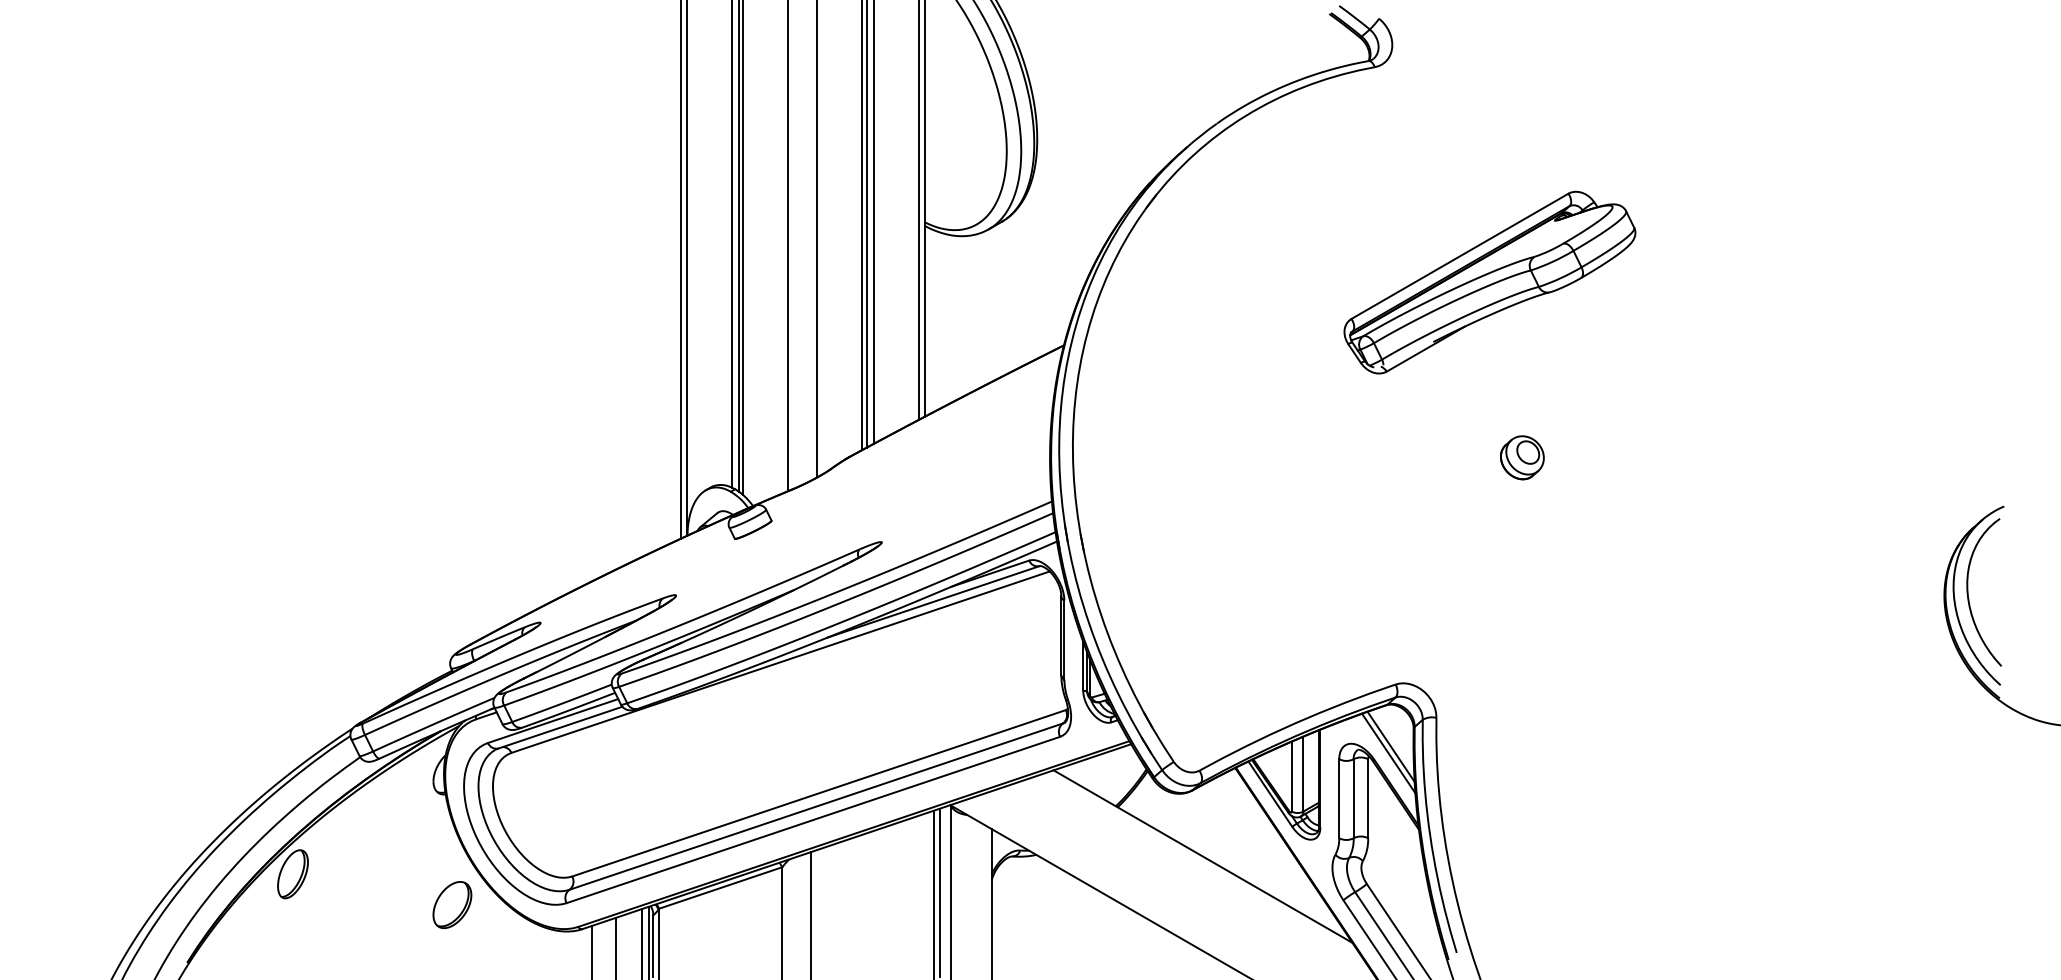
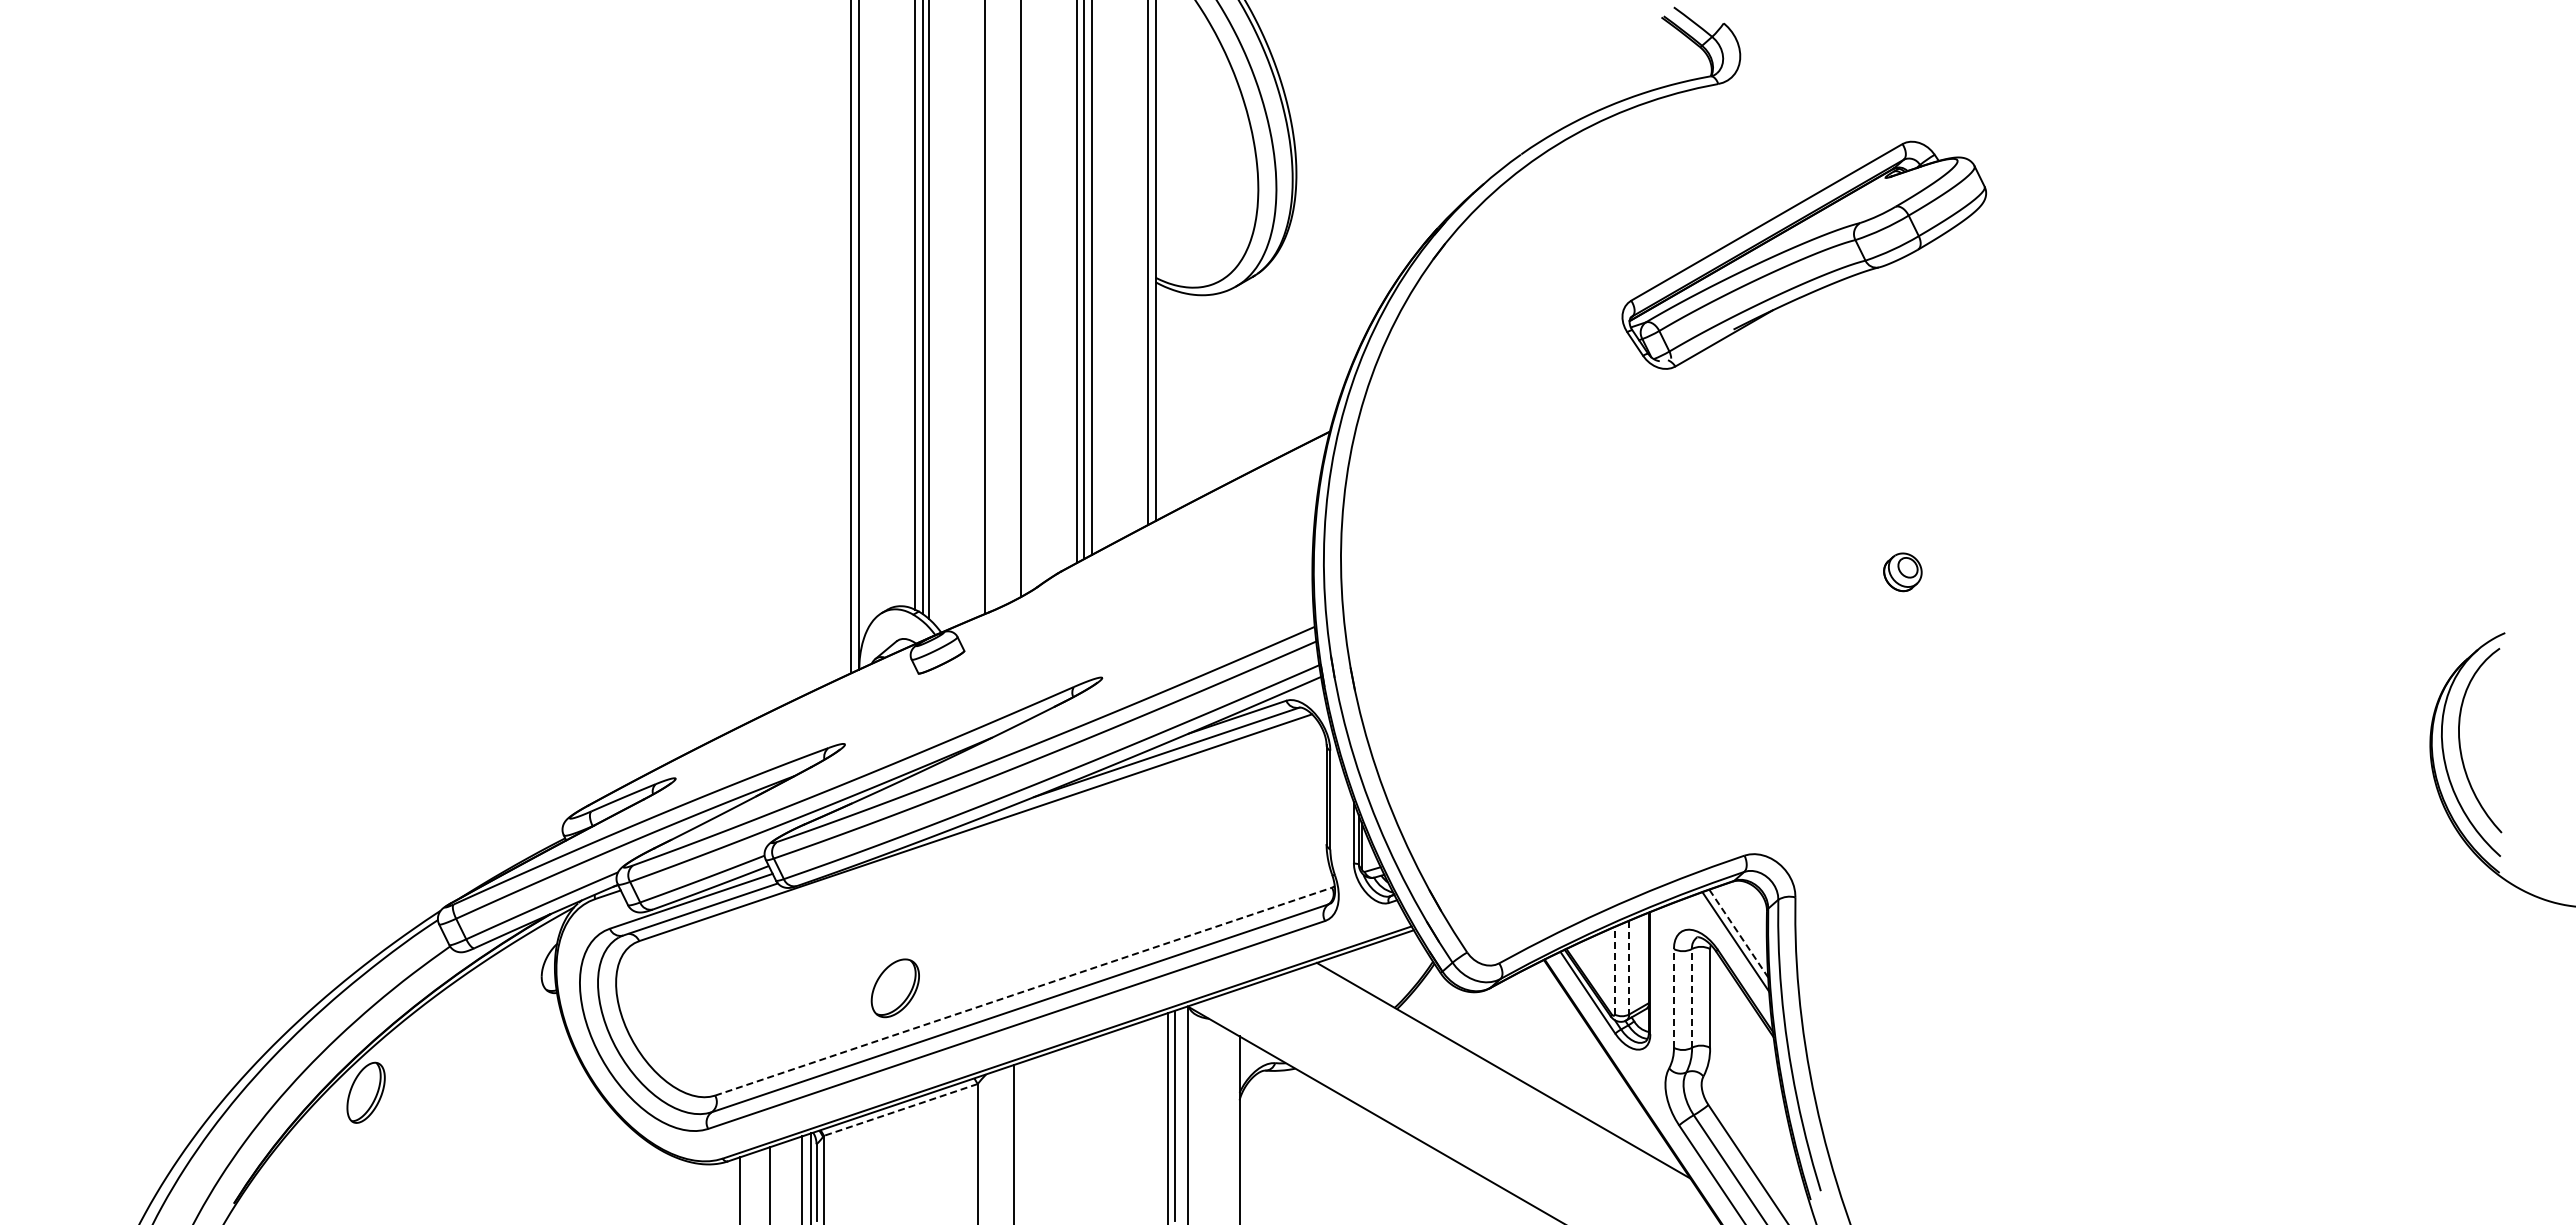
part: (1490, 282) -> (1804, 254), moved
part: (1522, 458) -> (1902, 572), size x0.7
line: (1390, 746) -> (1738, 933), solid -> dashed
line: (1303, 774) -> (1629, 967), solid -> dashed
line: (1291, 776) -> (1614, 970), solid -> dashed
line: (819, 793) -> (1024, 991), solid -> dashed
line: (1338, 798) -> (1673, 997), solid -> dashed
line: (1354, 798) -> (1692, 997), solid -> dashed
line: (720, 888) -> (900, 1110), solid -> dashed
part: (451, 905) -> (894, 988), moved

